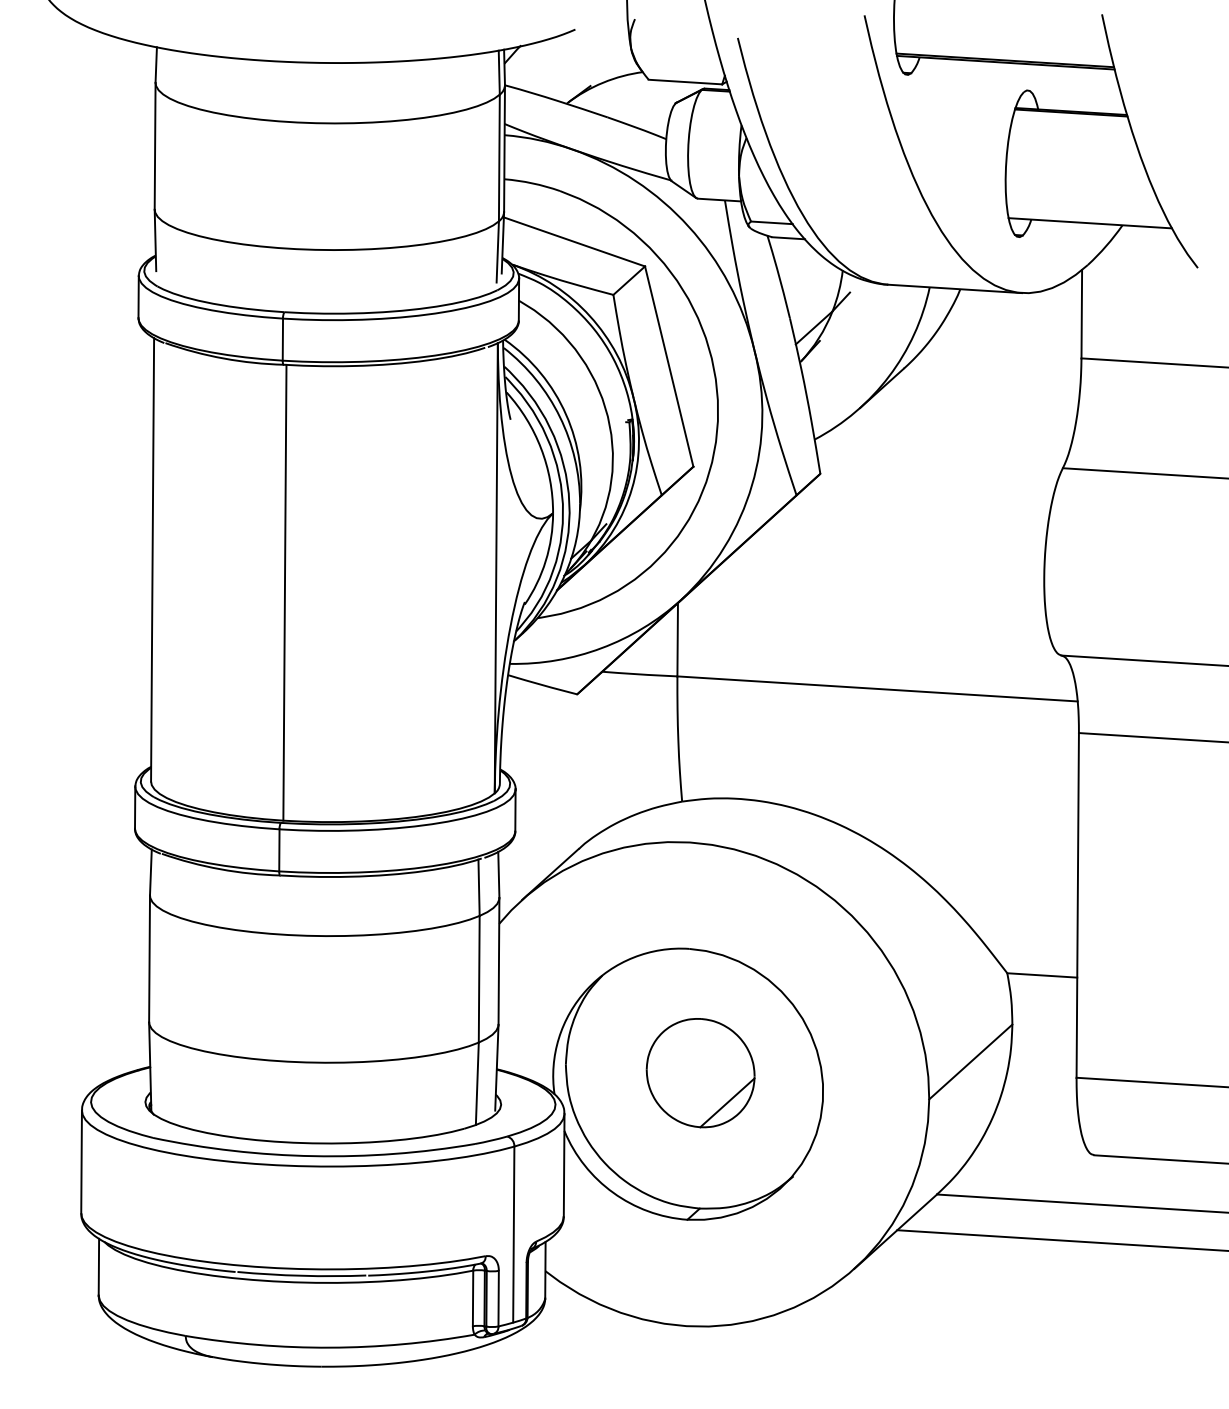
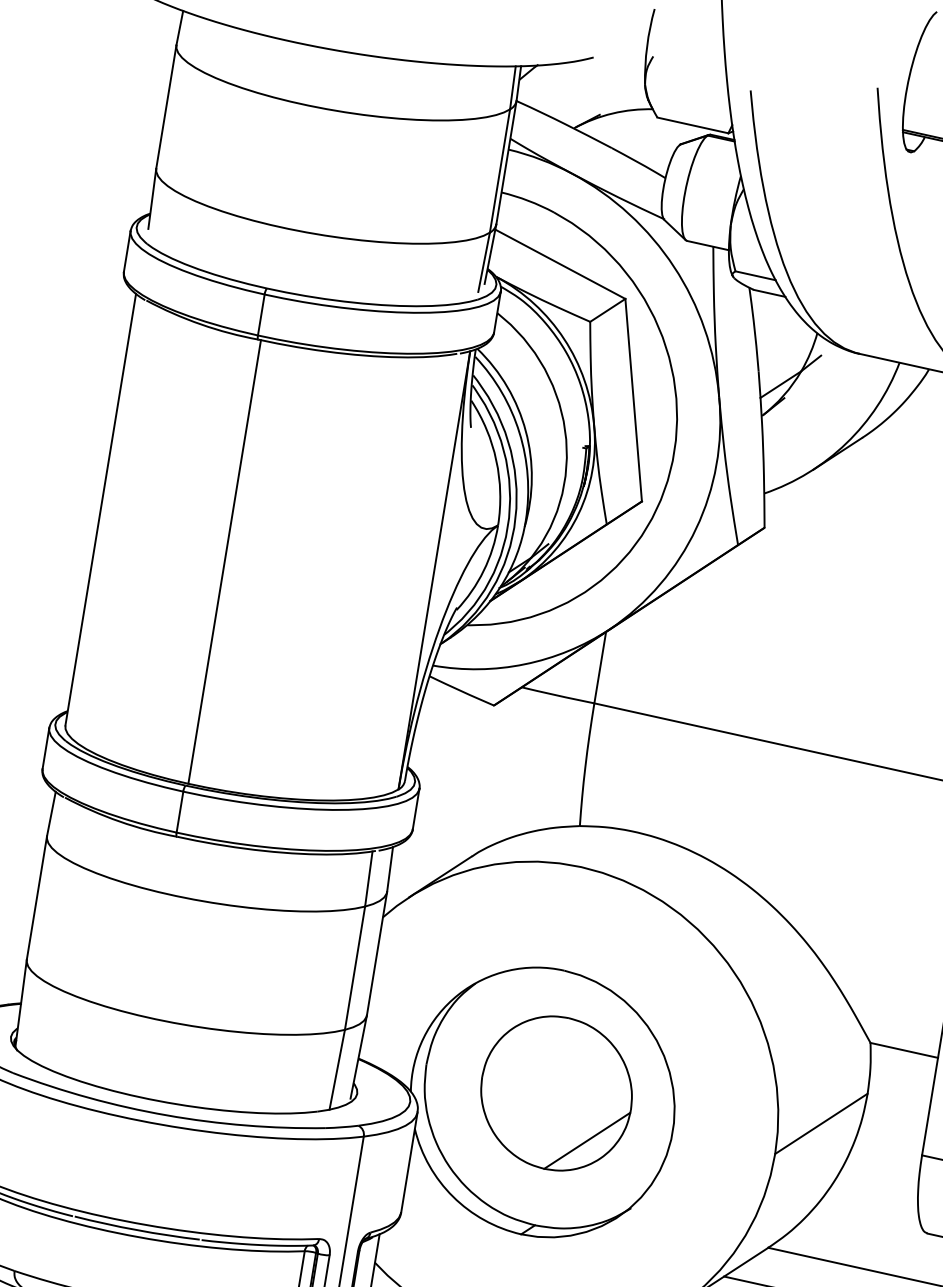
part: (700, 1072) -> (556, 1092), size x1.43

